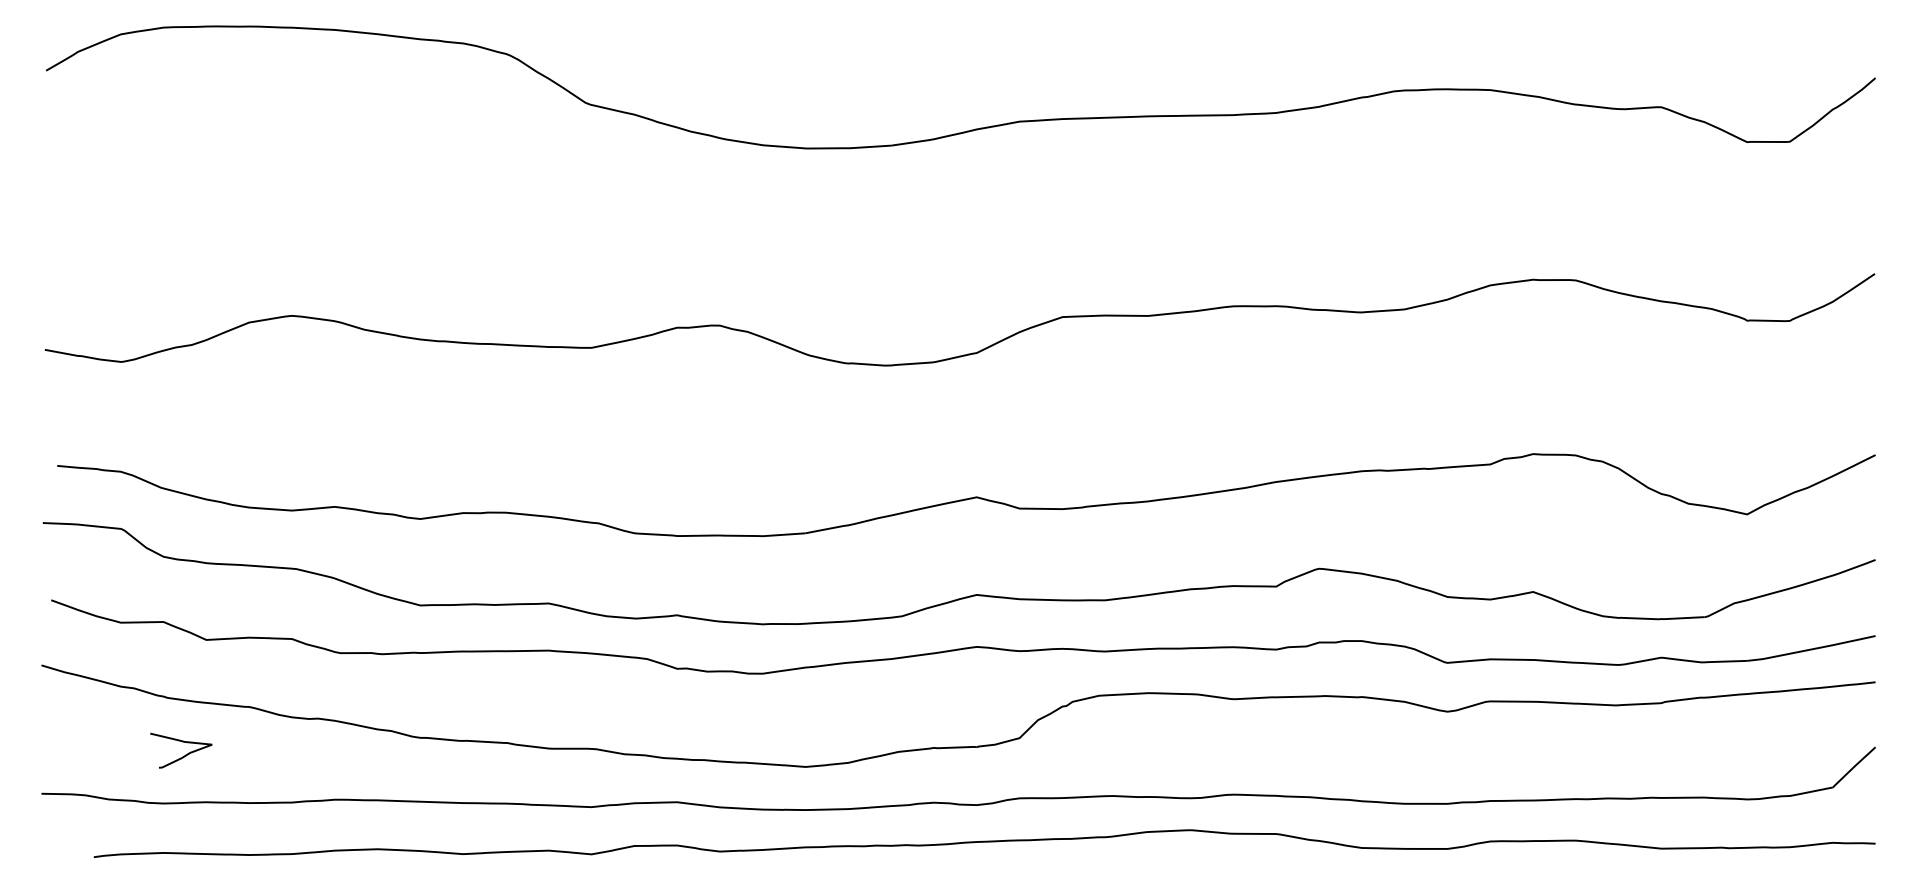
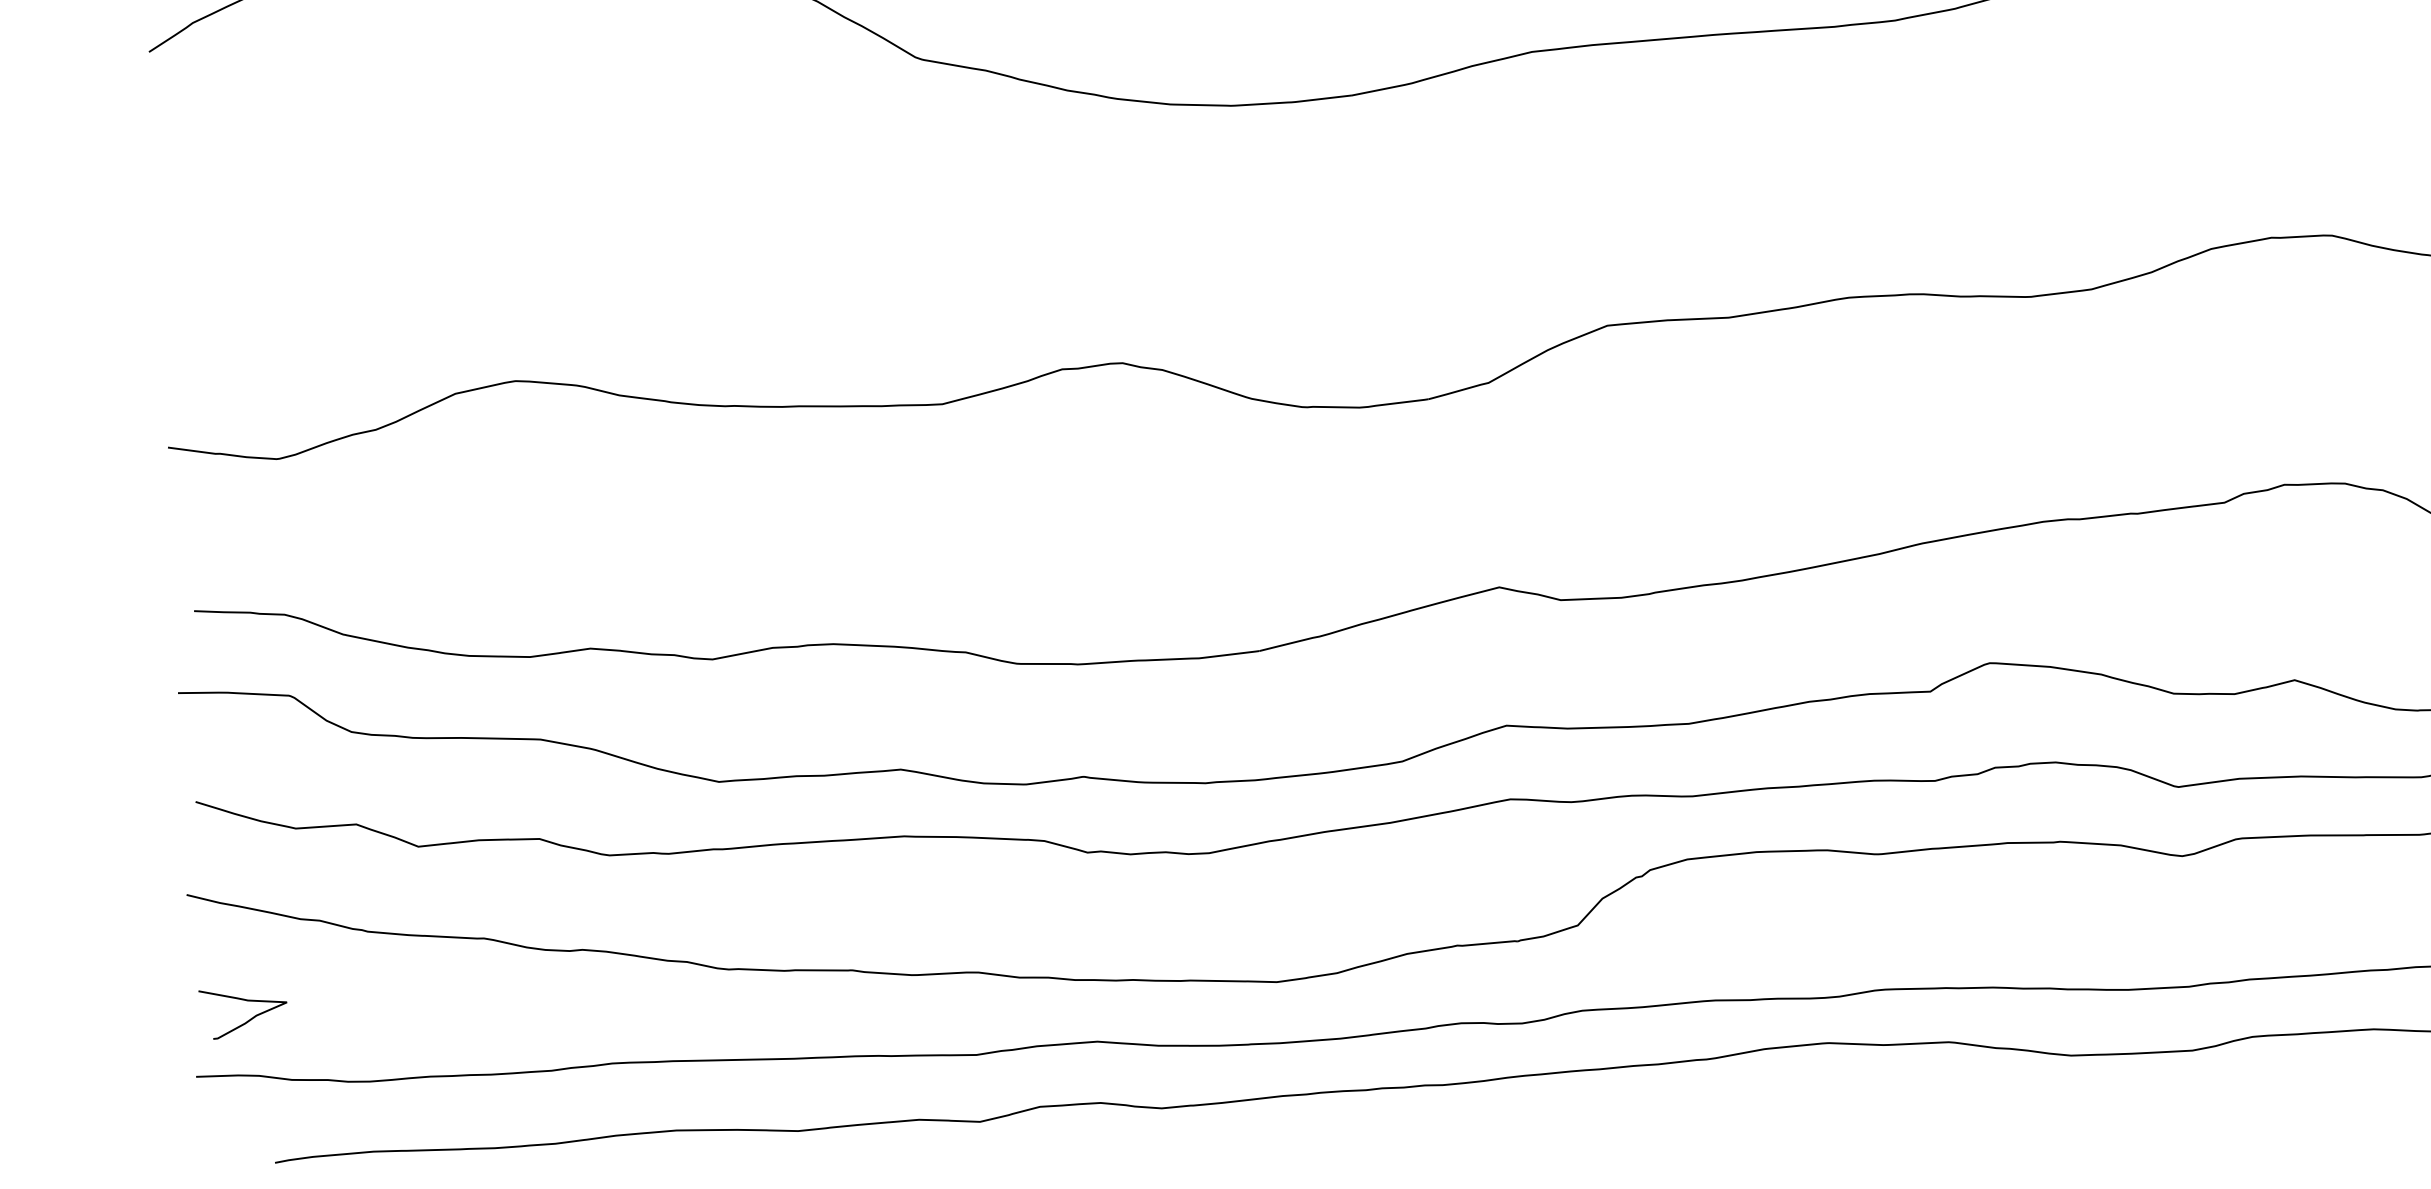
curve: (185, 754) -> (249, 1018), moved

